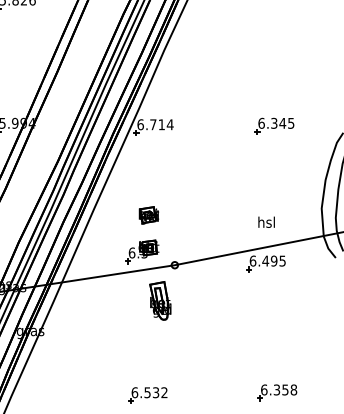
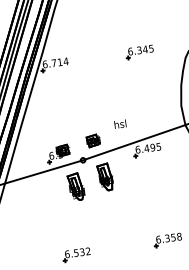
part: (148, 215) -> (93, 141), moved
text: (266, 221) -> (120, 123), moved
part: (202, 292) -> (105, 176), added

